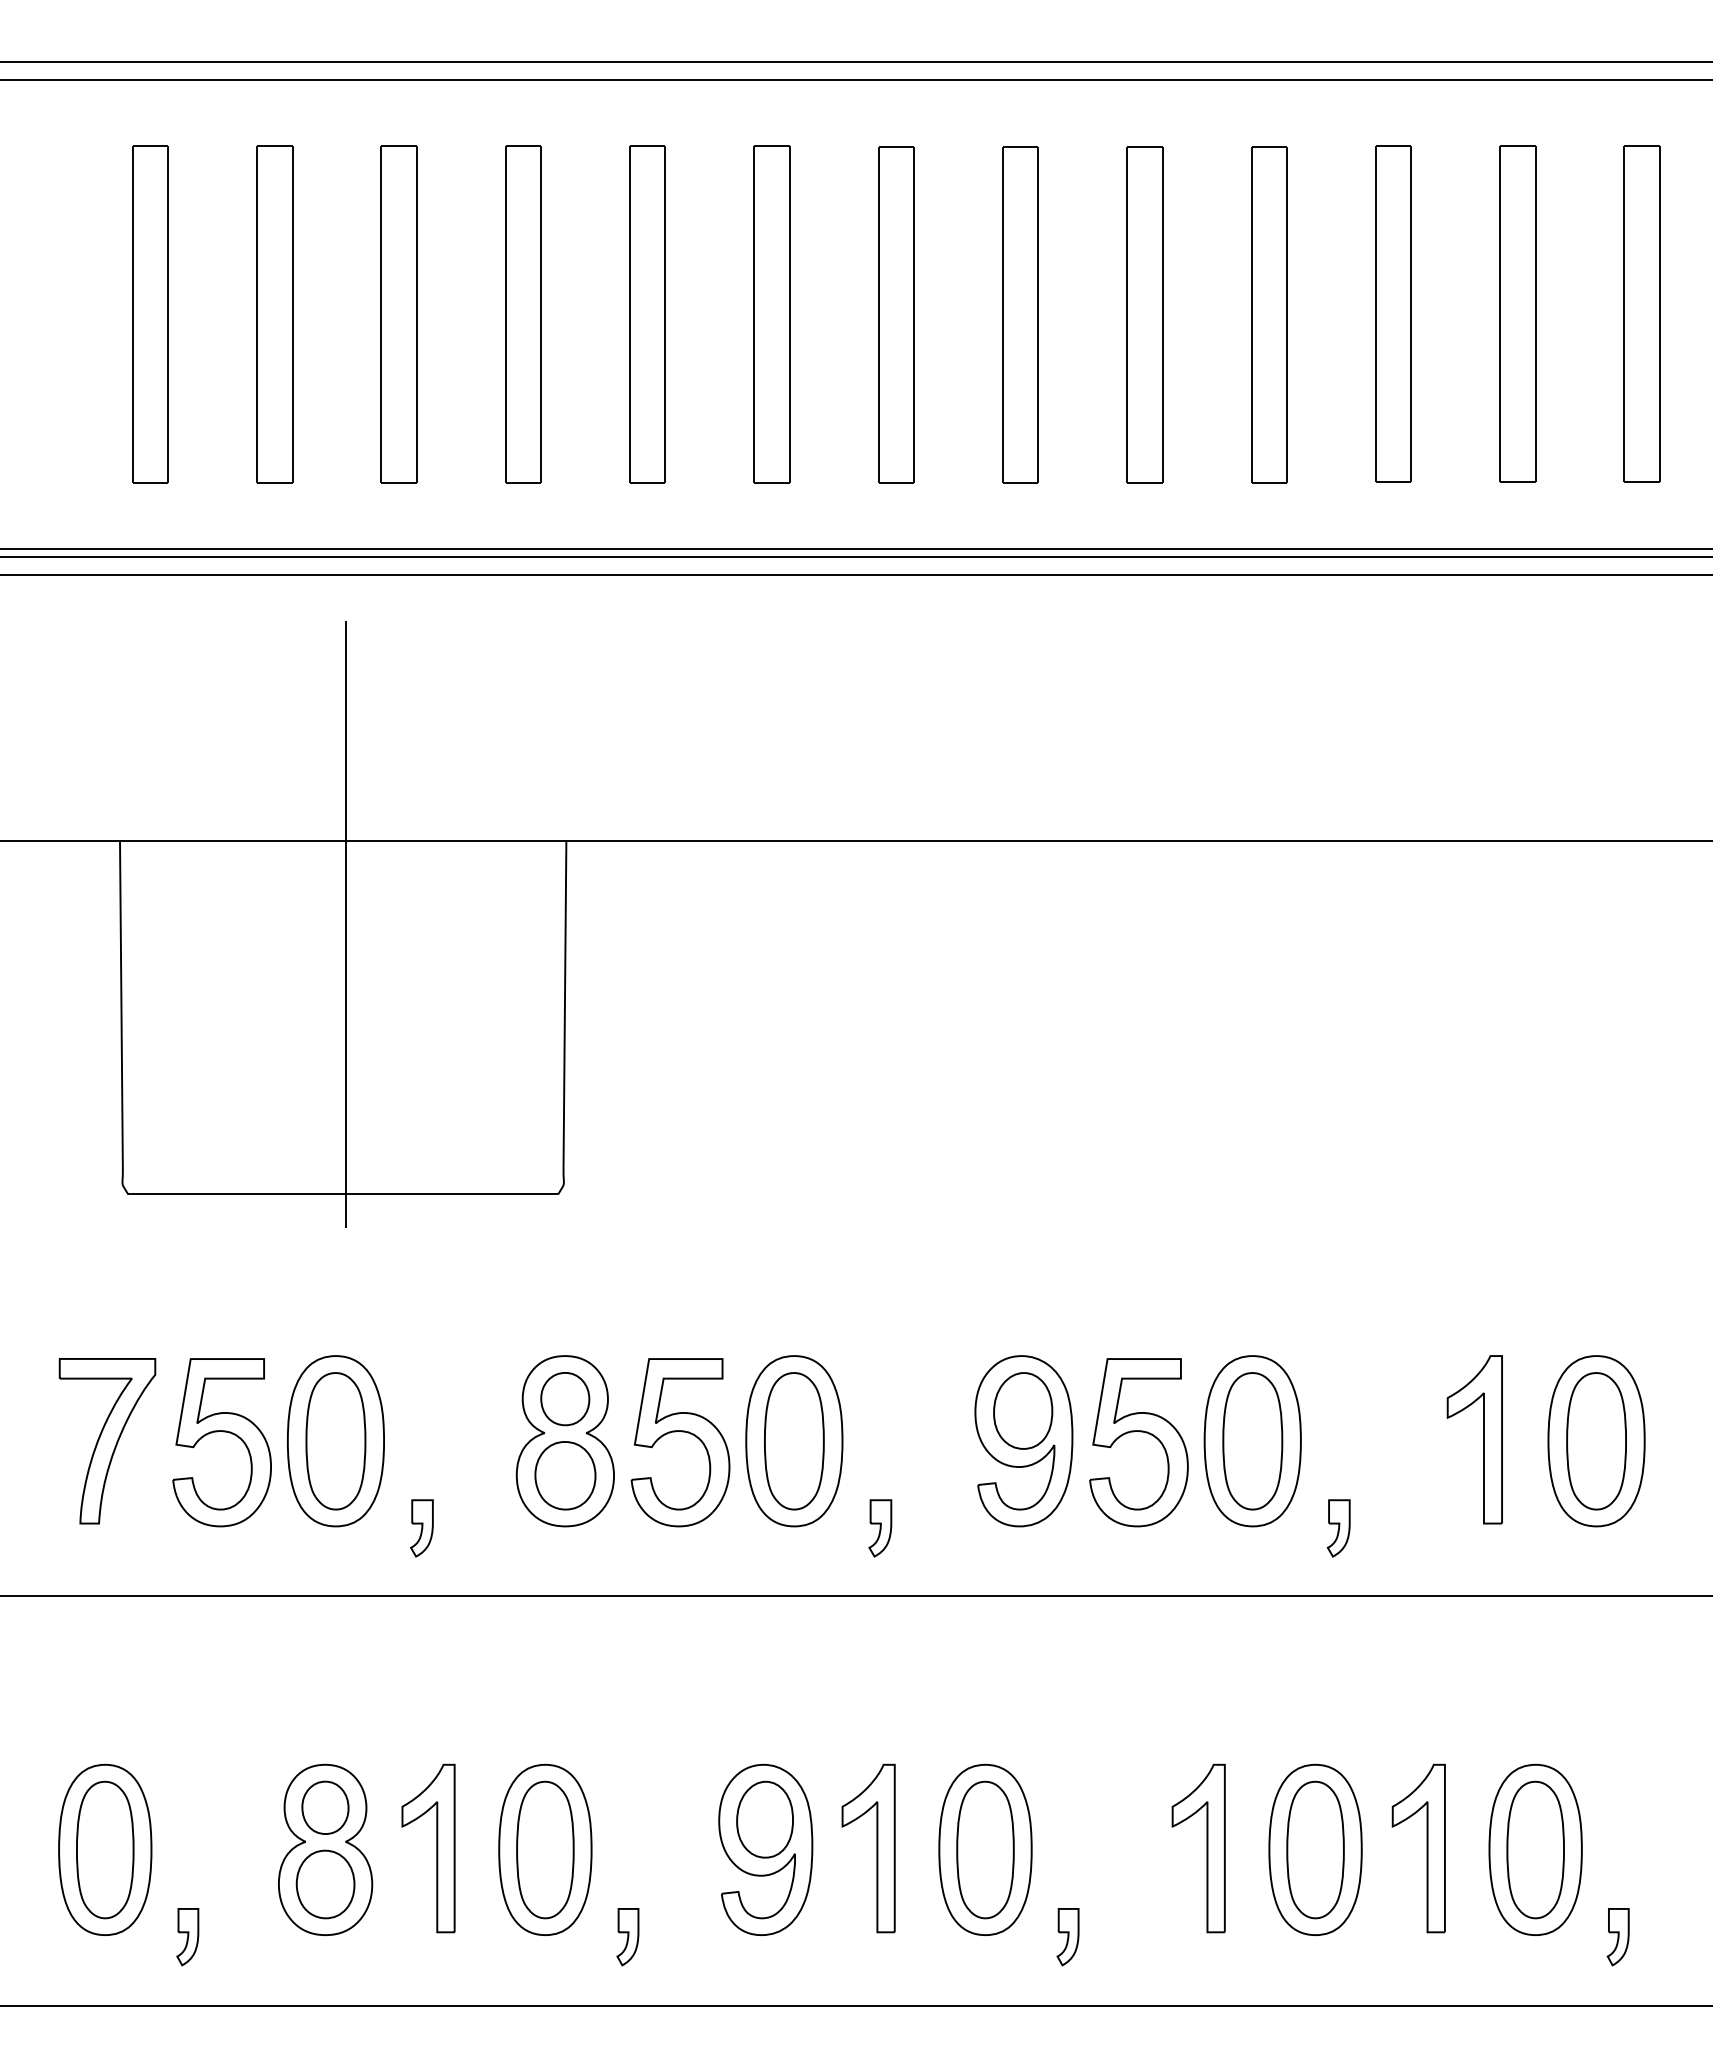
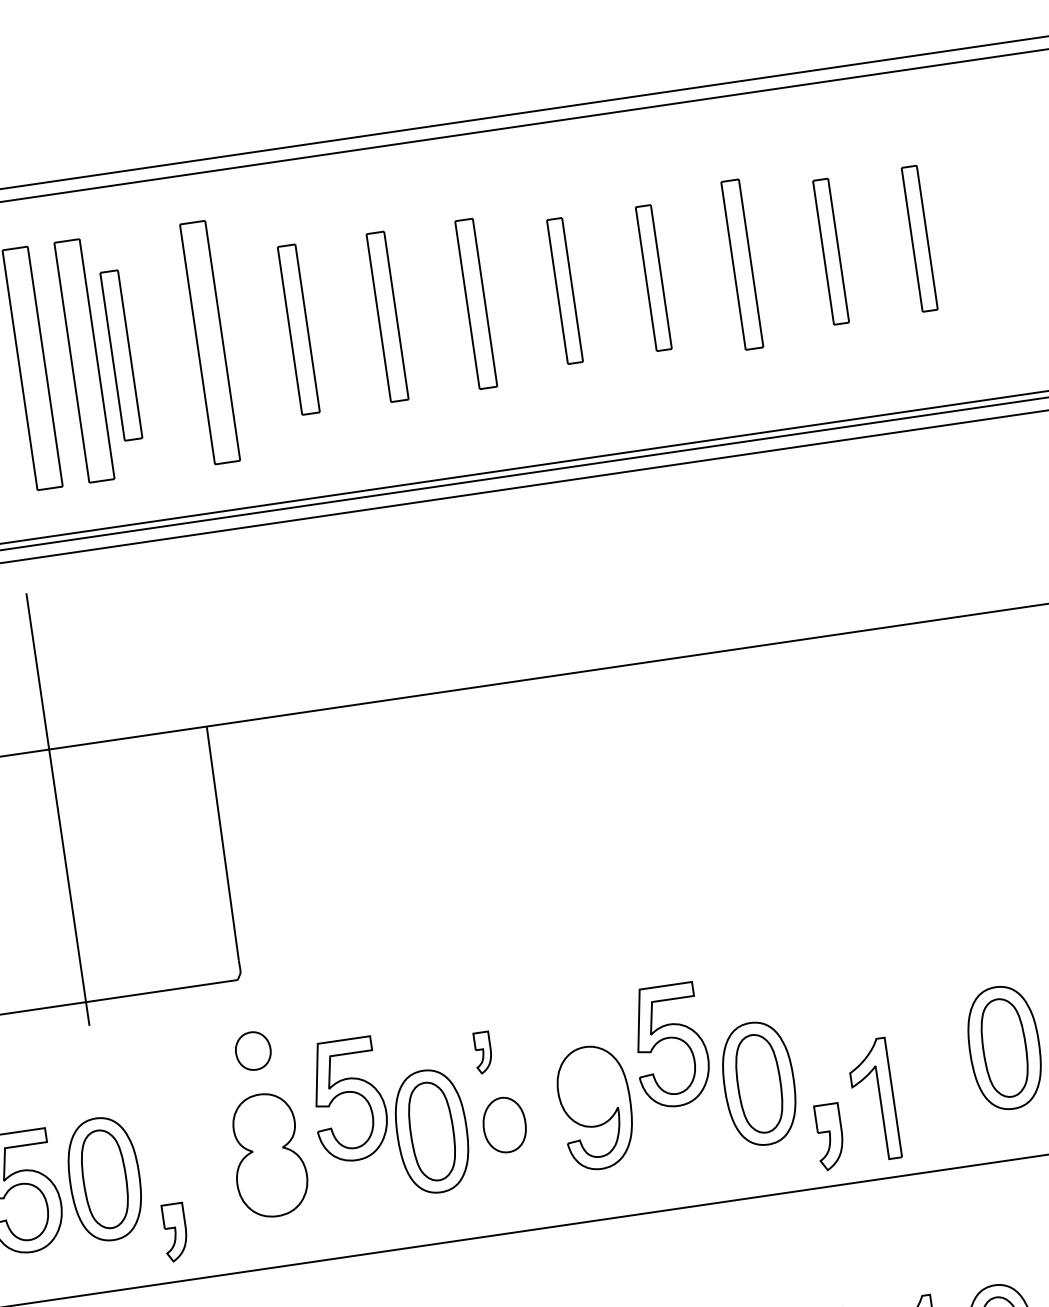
part: (1393, 313) -> (742, 264), size x0.7
part: (1517, 313) -> (830, 251), size x0.6
part: (1641, 313) -> (919, 238), size x0.6
part: (471, 314) -> (84, 360), added
part: (523, 314) -> (121, 355), size x0.7
part: (771, 314) -> (298, 329), size x0.7
part: (896, 314) -> (387, 316), size x0.7
part: (1020, 314) -> (476, 303), size x0.7
part: (1144, 314) -> (564, 290), size x0.6
part: (1269, 314) -> (653, 277), size x0.6
part: (565, 1399) -> (253, 1051), moved
part: (1023, 1410) -> (504, 1124), moved
part: (682, 1432) -> (349, 1092), moved
part: (1140, 1432) -> (670, 1038), moved
part: (1483, 1439) -> (880, 1099), moved
part: (565, 1475) -> (272, 1179), removed
part: (421, 1528) -> (175, 1232), size x1.4
part: (880, 1528) -> (483, 1052), moved
part: (1338, 1528) -> (829, 1137), size x1.6

